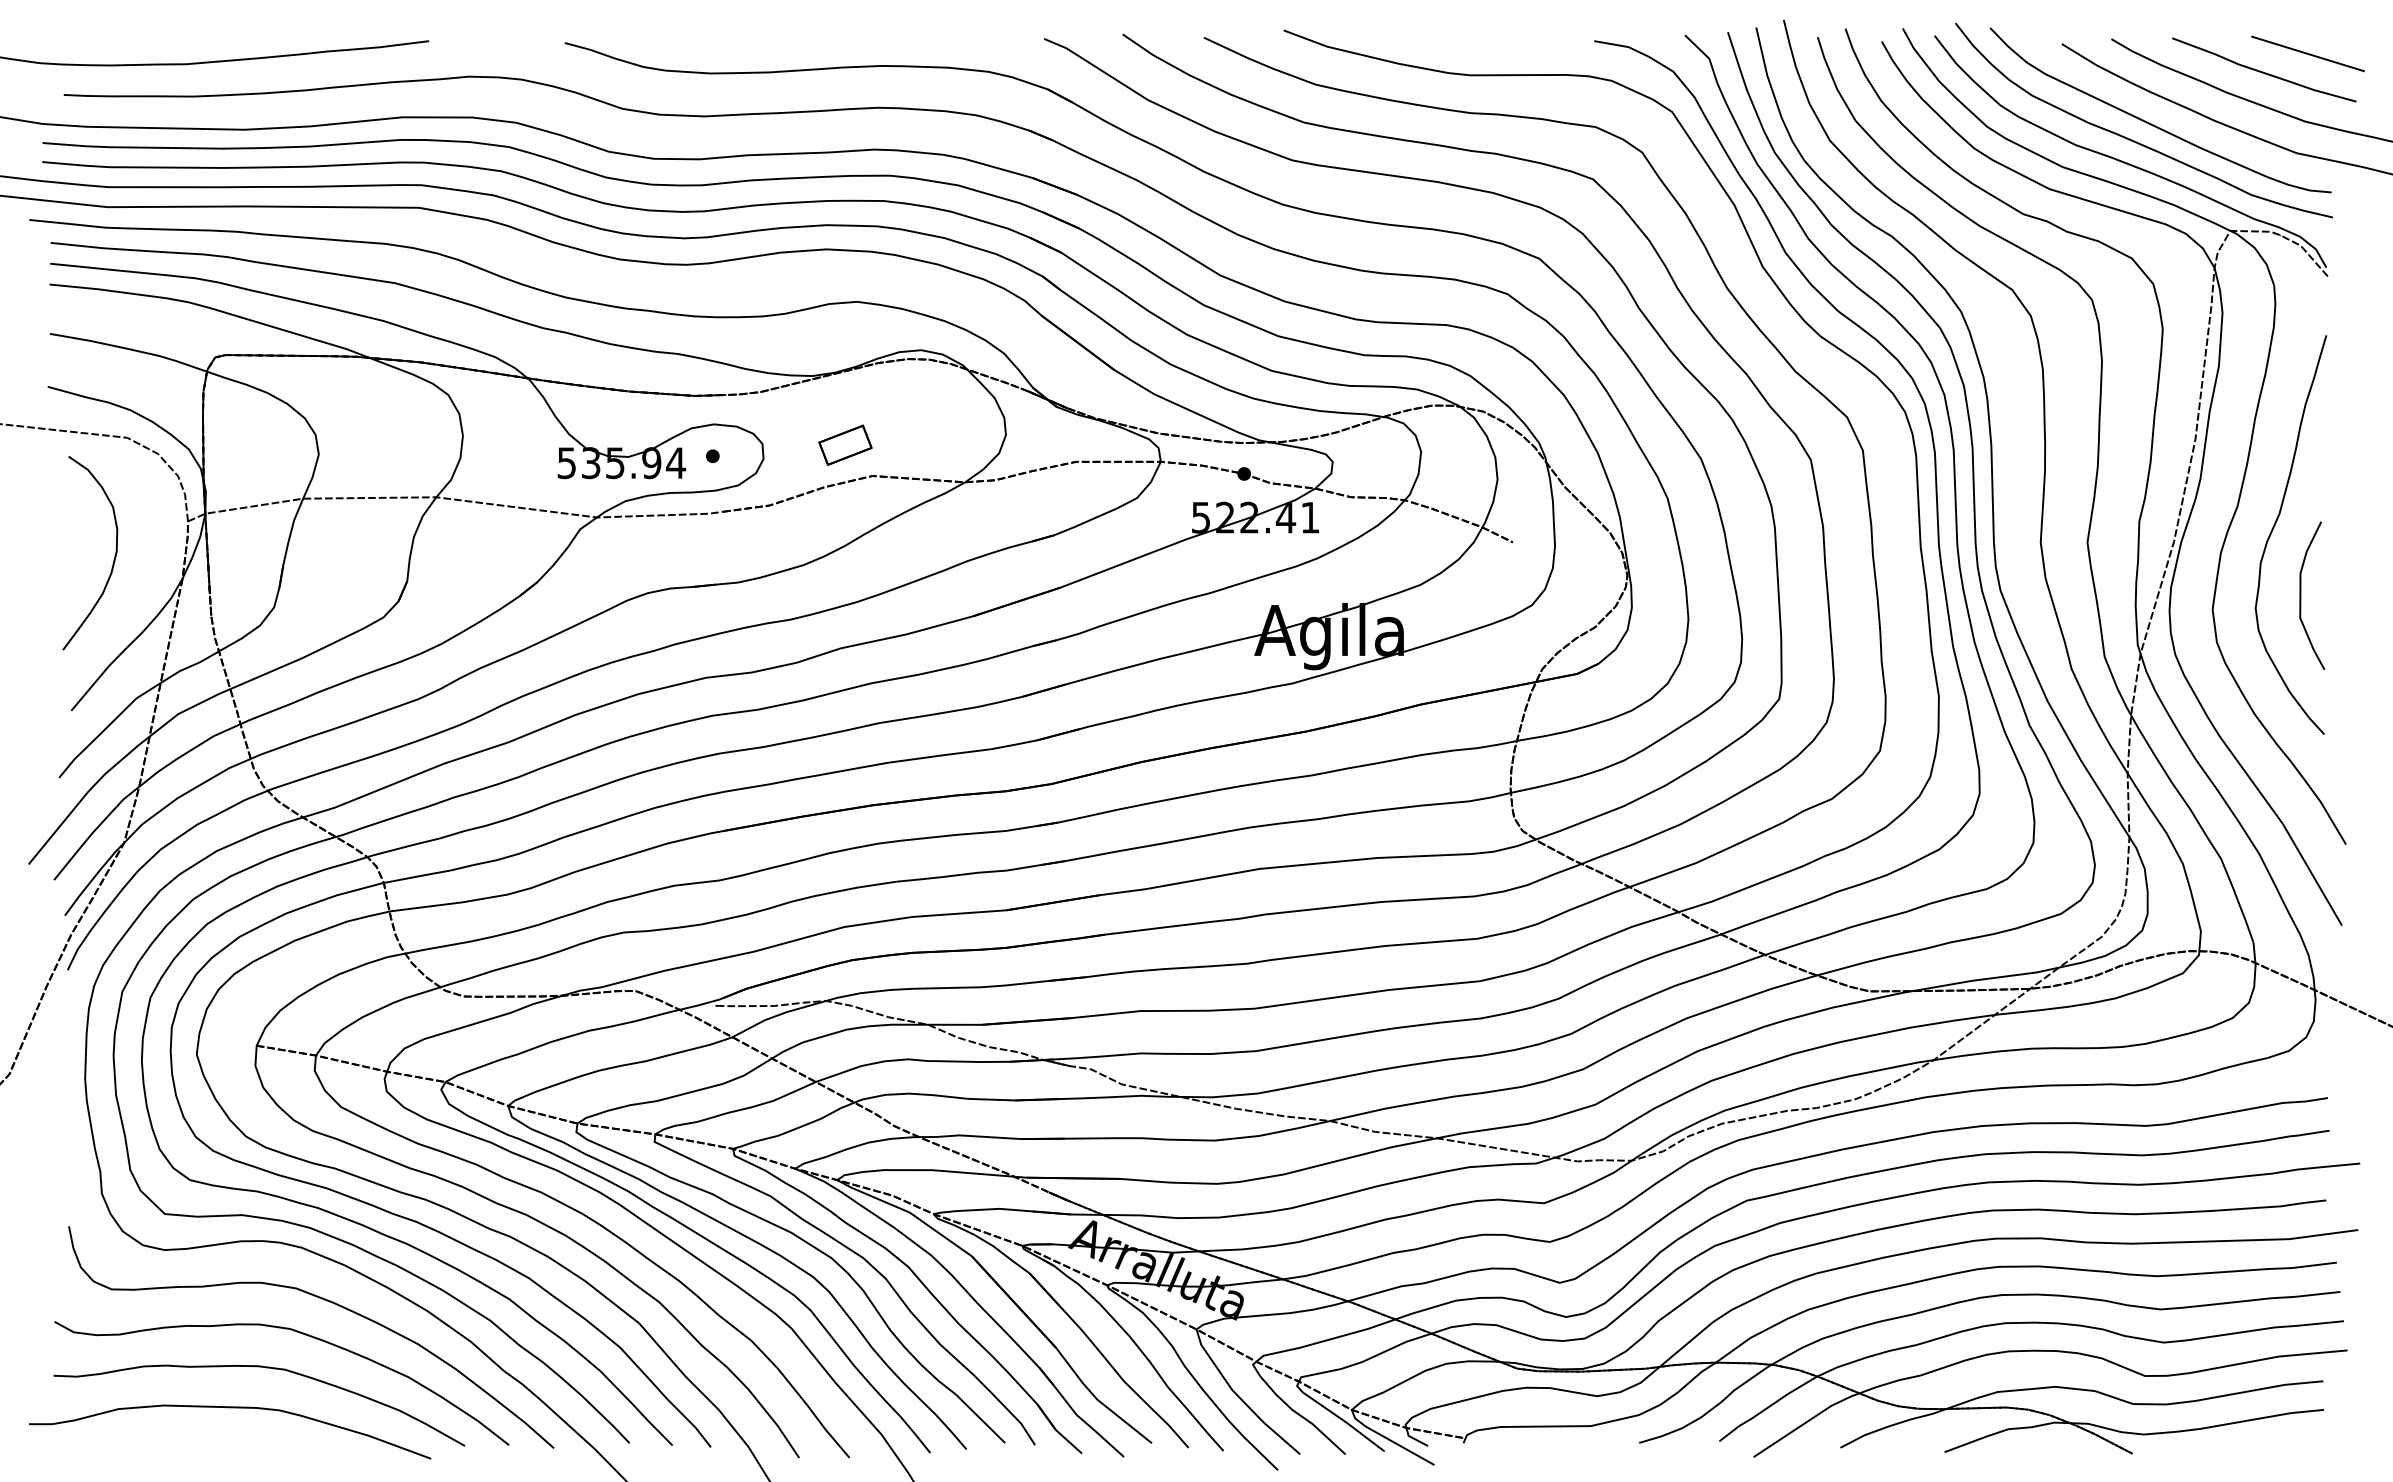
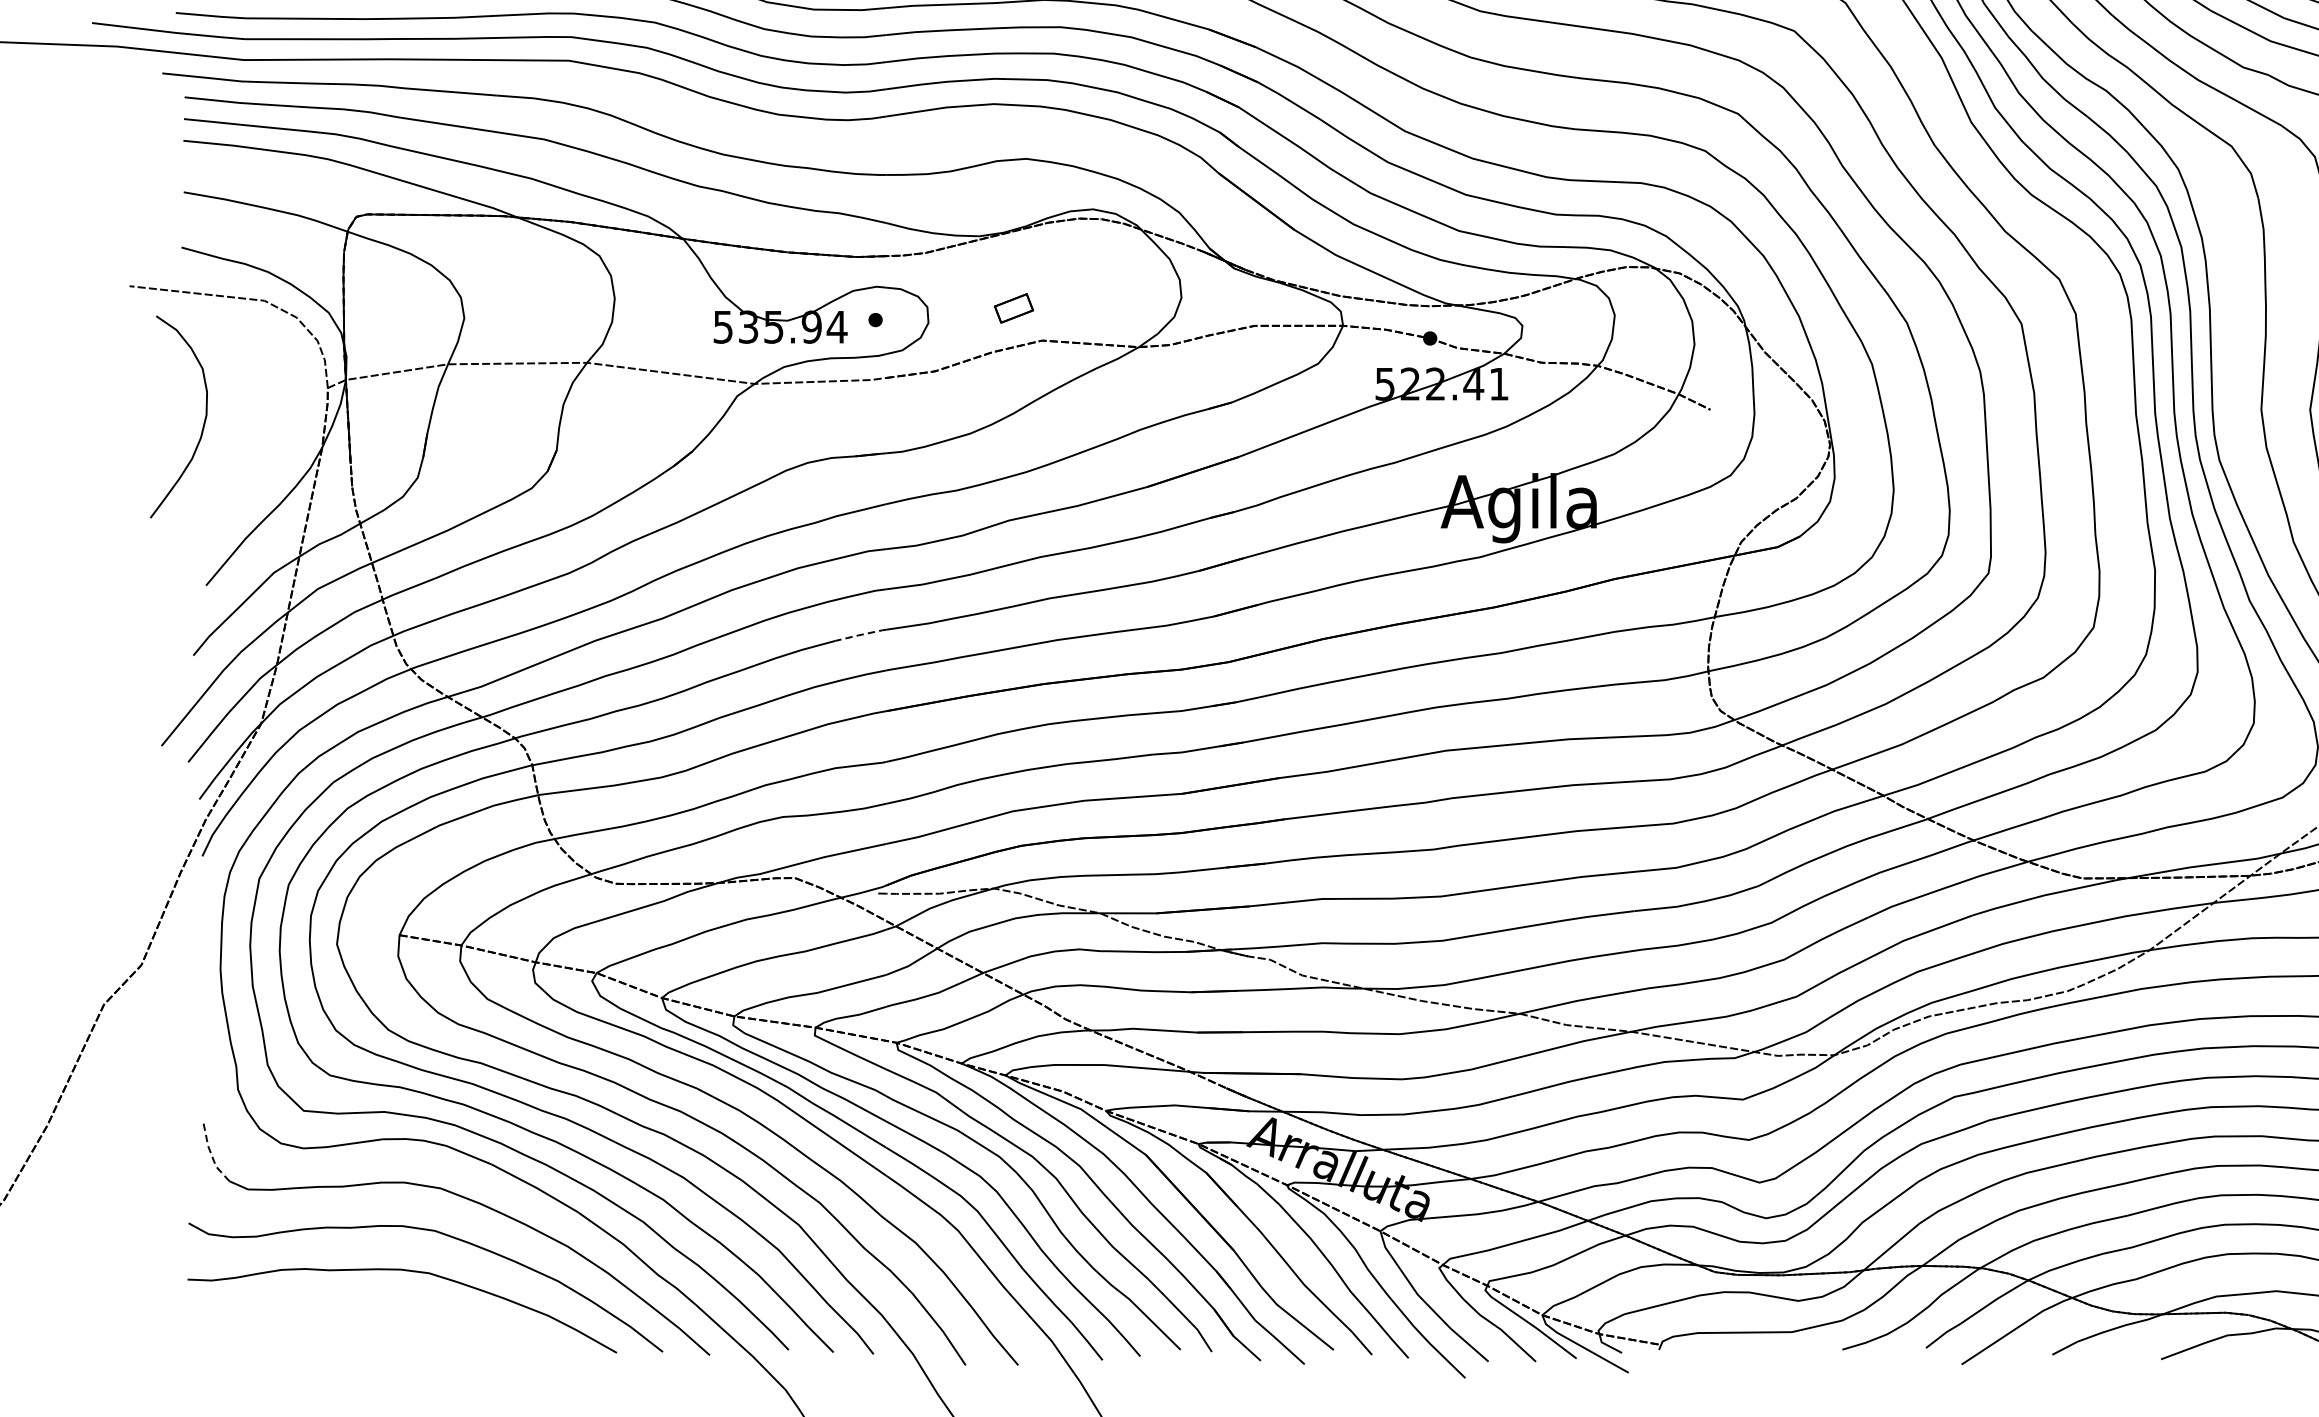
part: (845, 444) -> (1014, 307), size x0.7
curve: (113, 559) -> (203, 423), moved
line: (698, 758) -> (860, 635), solid -> dashed
line: (76, 1256) -> (211, 1155), solid -> dashed
curve: (230, 1408) -> (372, 1313), removed

